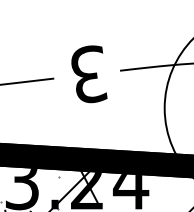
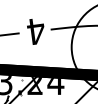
text: (87, 72) -> (35, 30), 3 -> 4

